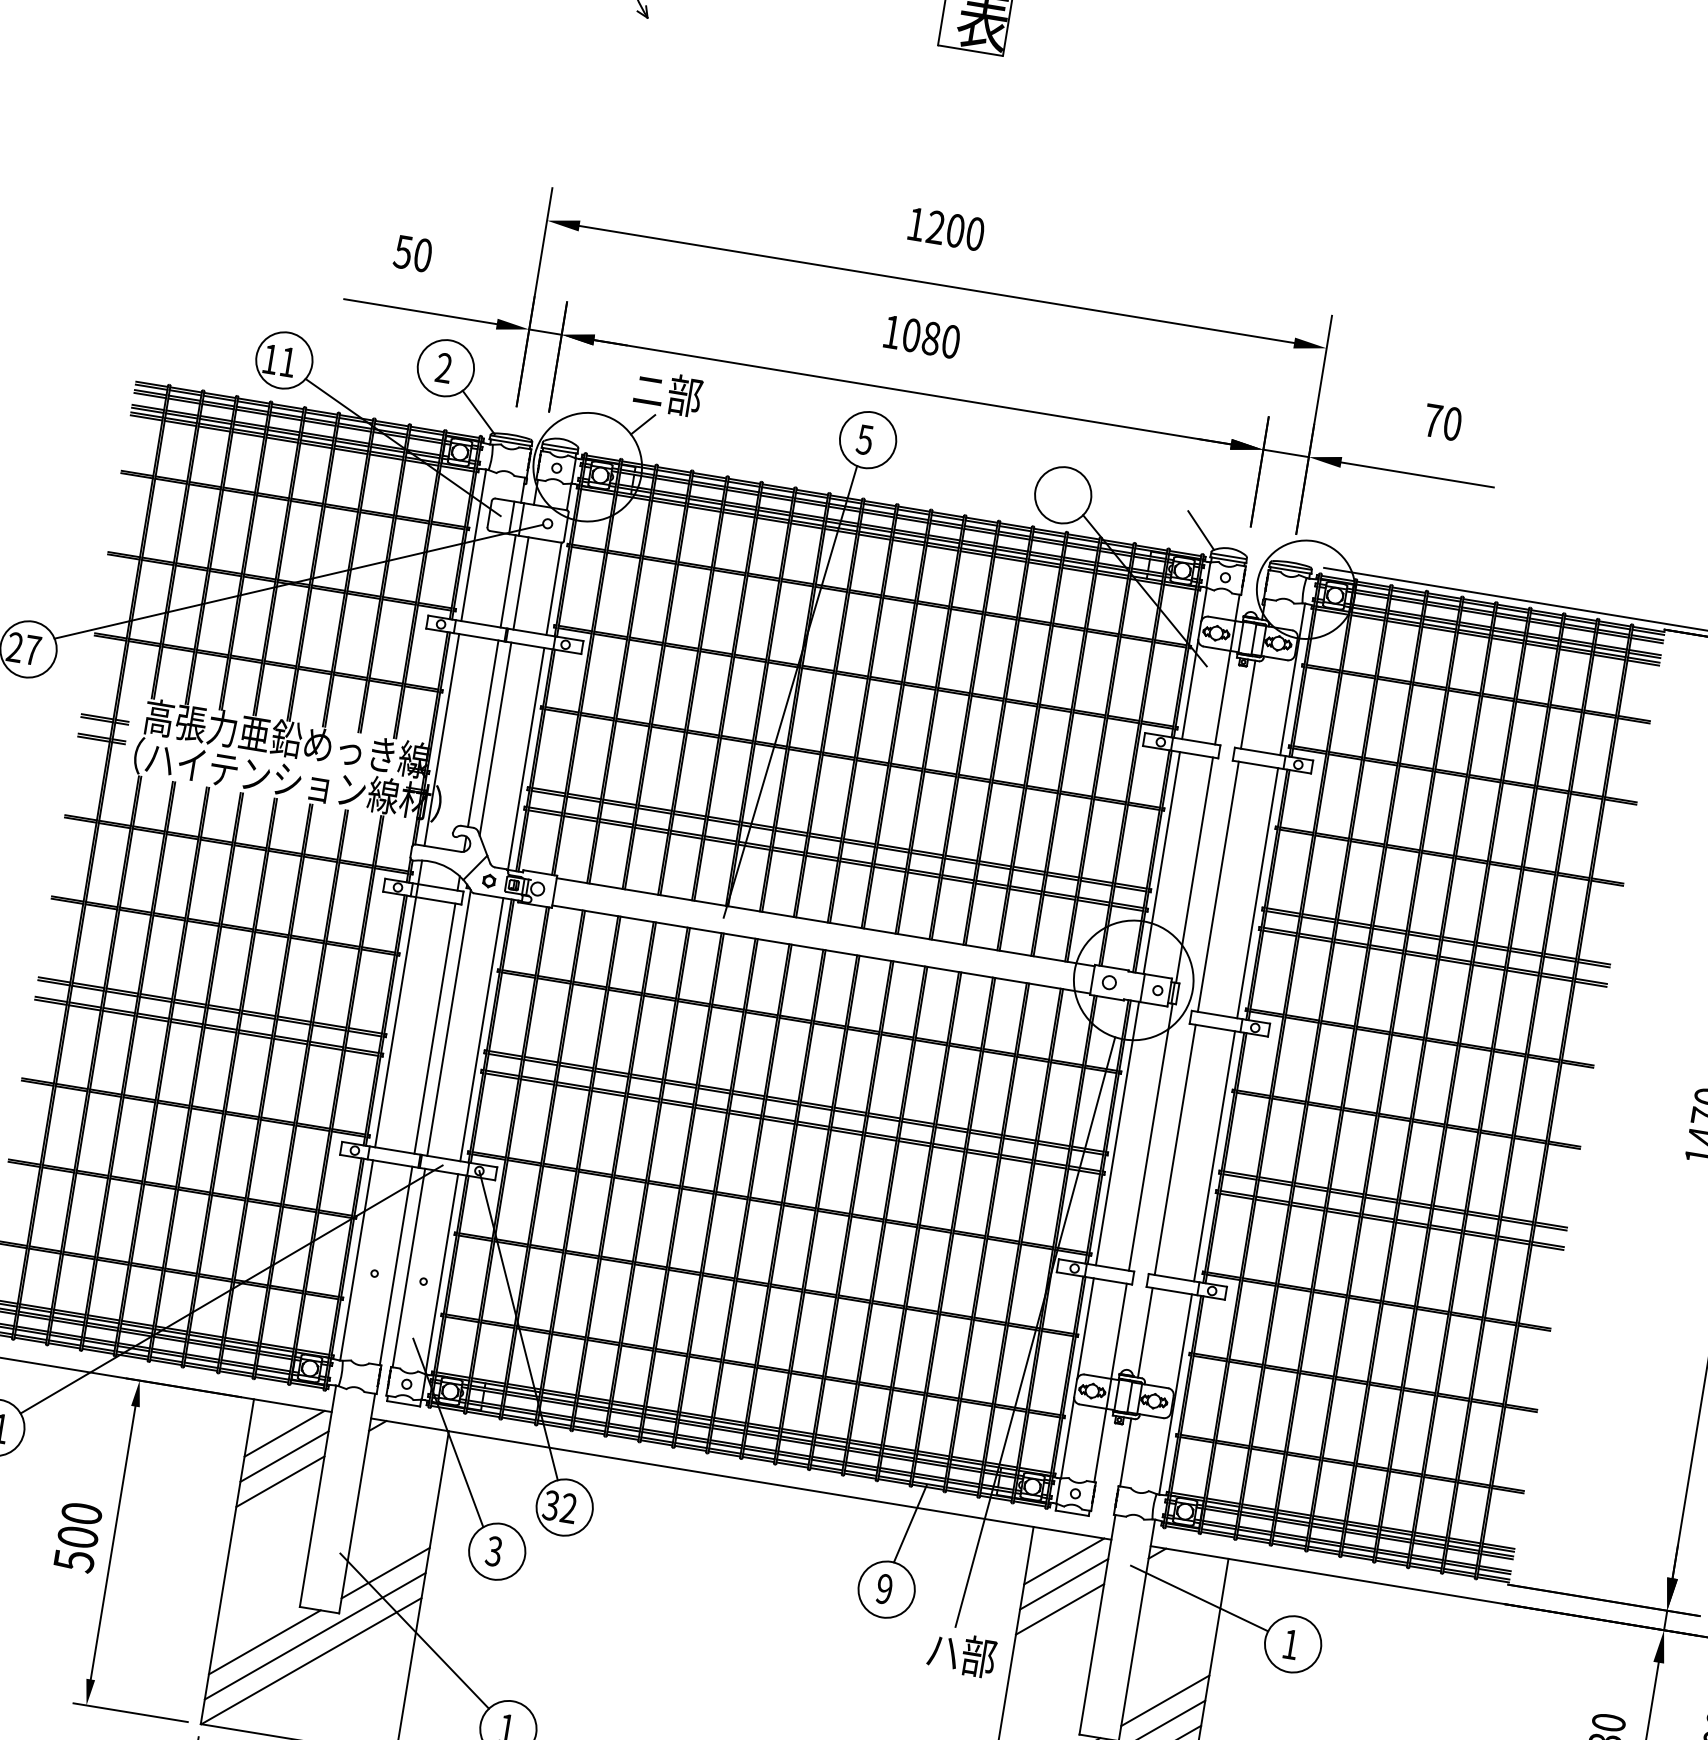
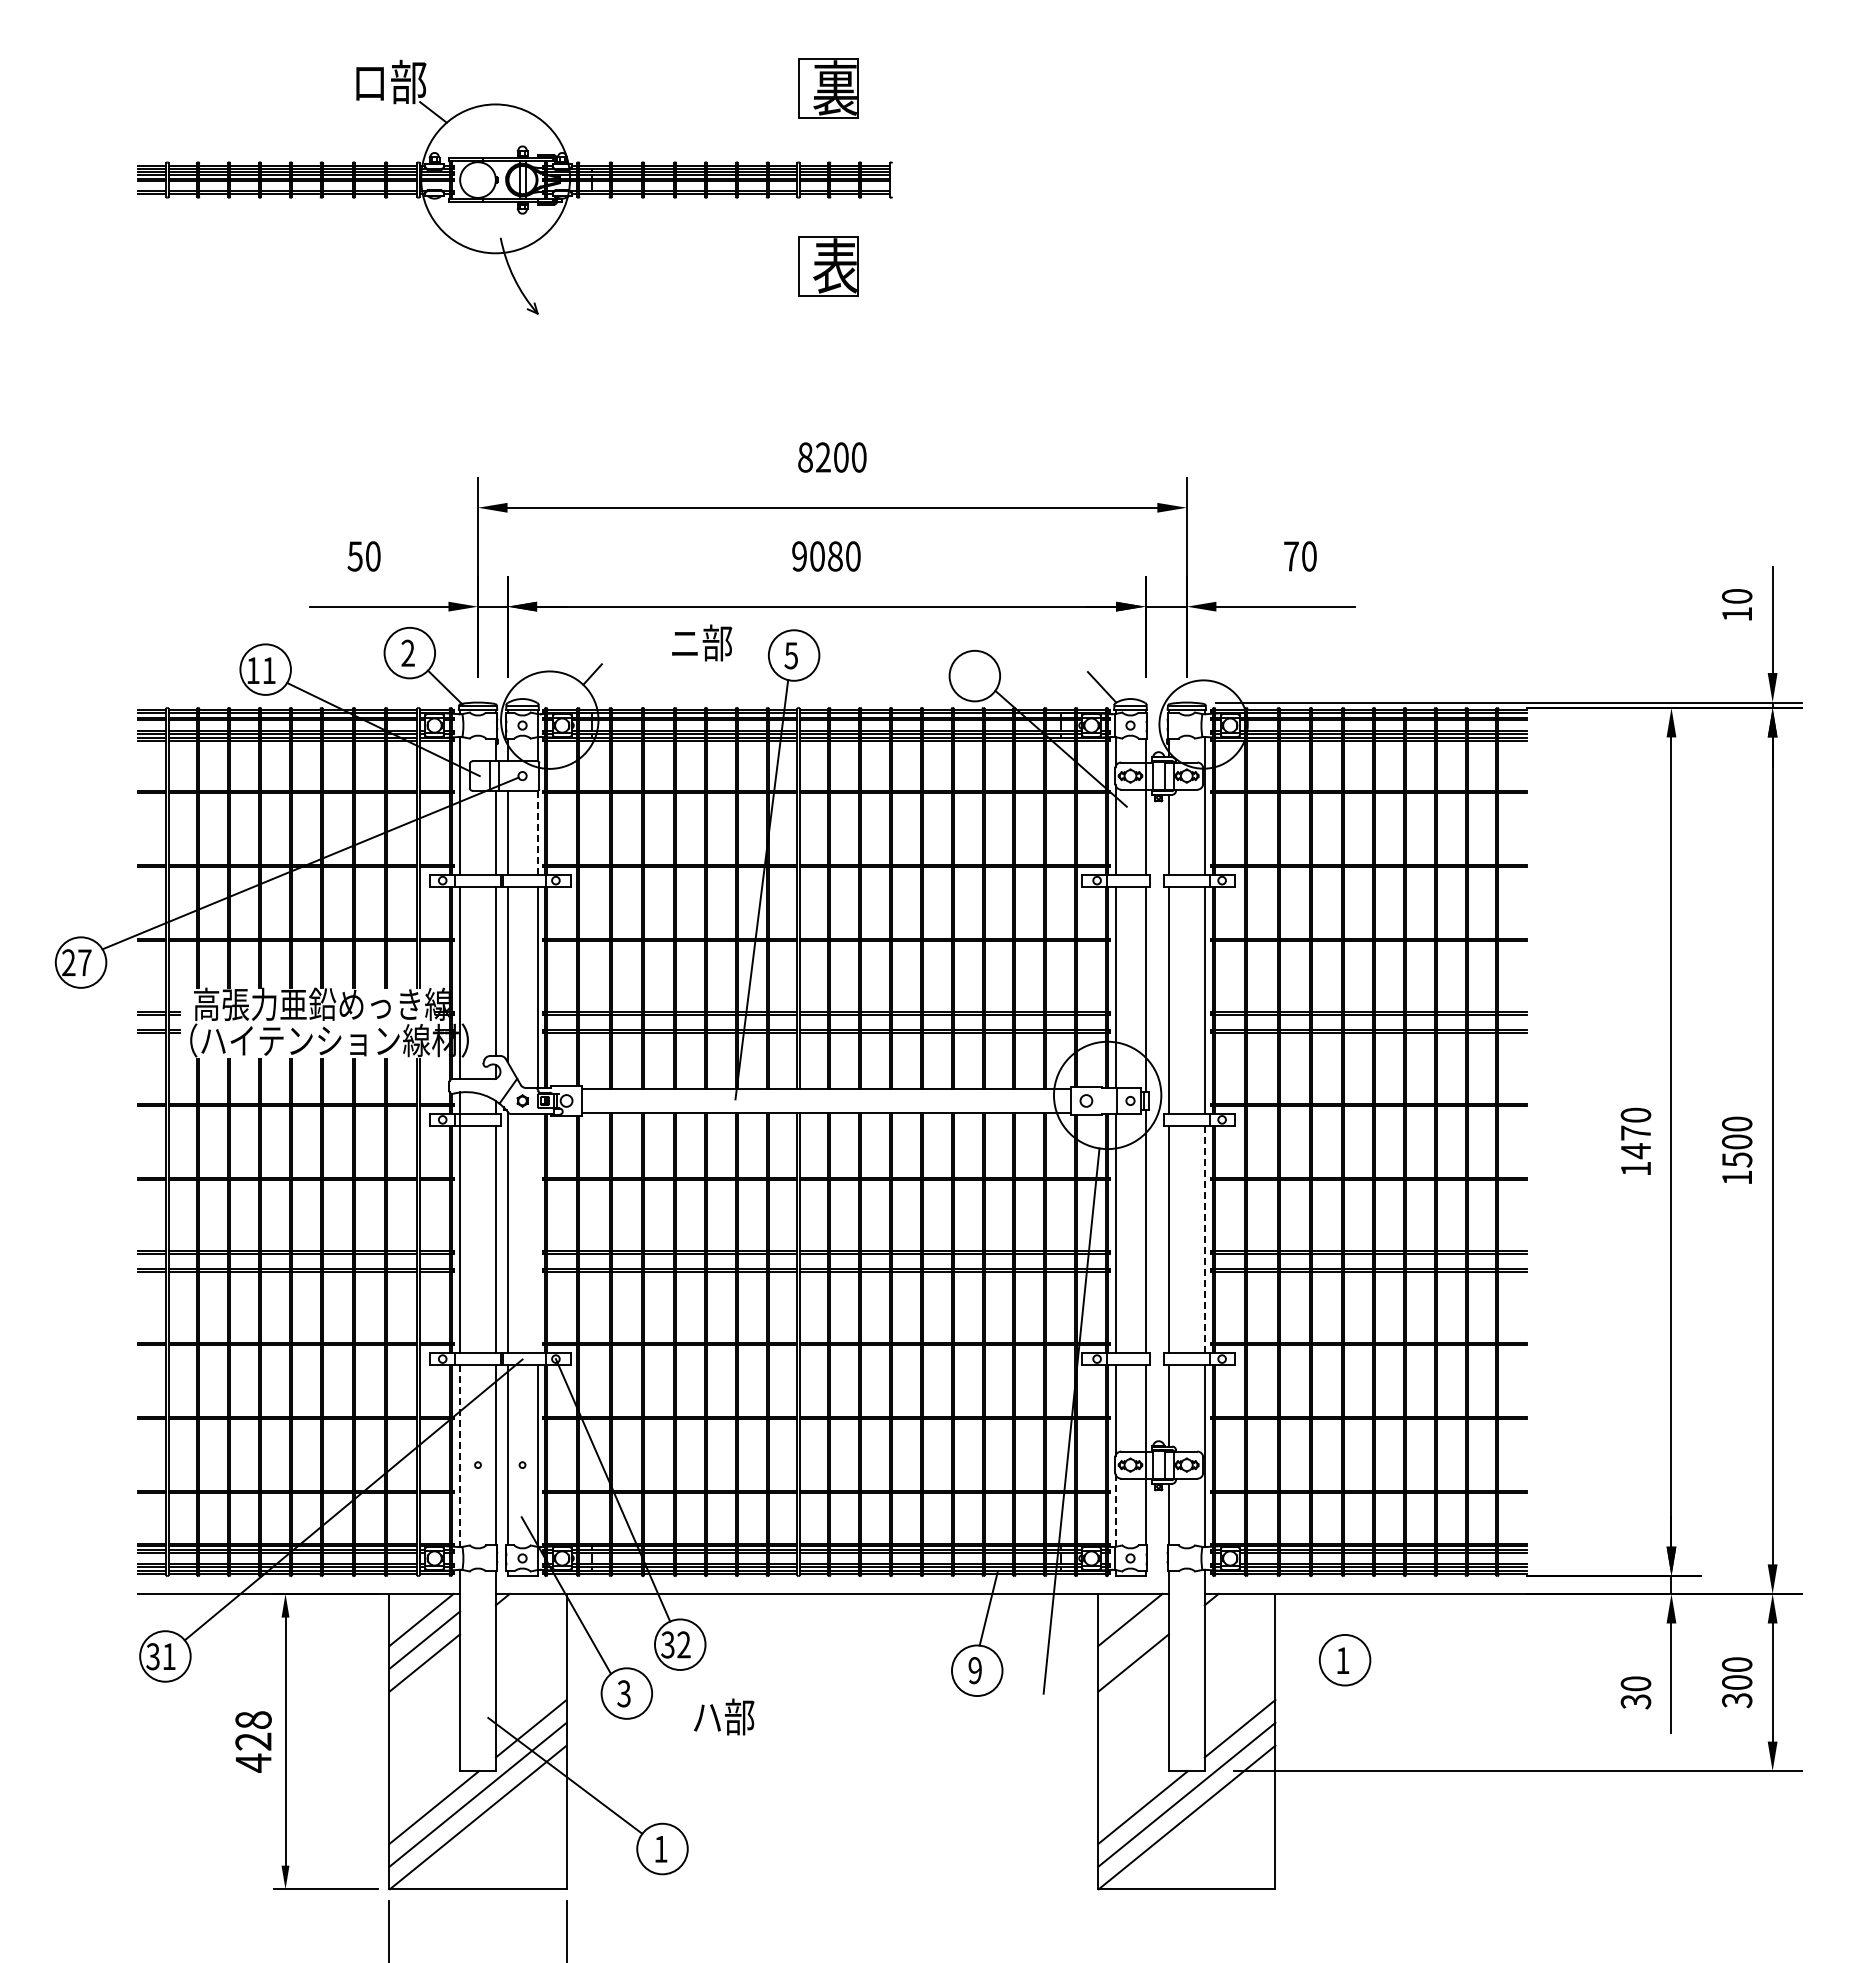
text: (916, 224) -> (805, 457), 1200 -> 8200
text: (891, 332) -> (799, 556), 1080 -> 9080
text: (668, 392) -> (702, 642), moved
line: (554, 588) -> (537, 832), solid -> dashed
line: (481, 1029) -> (537, 1233), removed
line: (1214, 1156) -> (1204, 1239), solid -> dashed
line: (356, 1260) -> (460, 1456), solid -> dashed
line: (1067, 1438) -> (1115, 1510), solid -> dashed
text: (77, 1537) -> (253, 1741), 500 -> 428
line: (1064, 1583) -> (1133, 1639), removed
line: (1199, 1598) -> (1255, 1633), removed
text: (962, 1653) -> (724, 1716), moved

